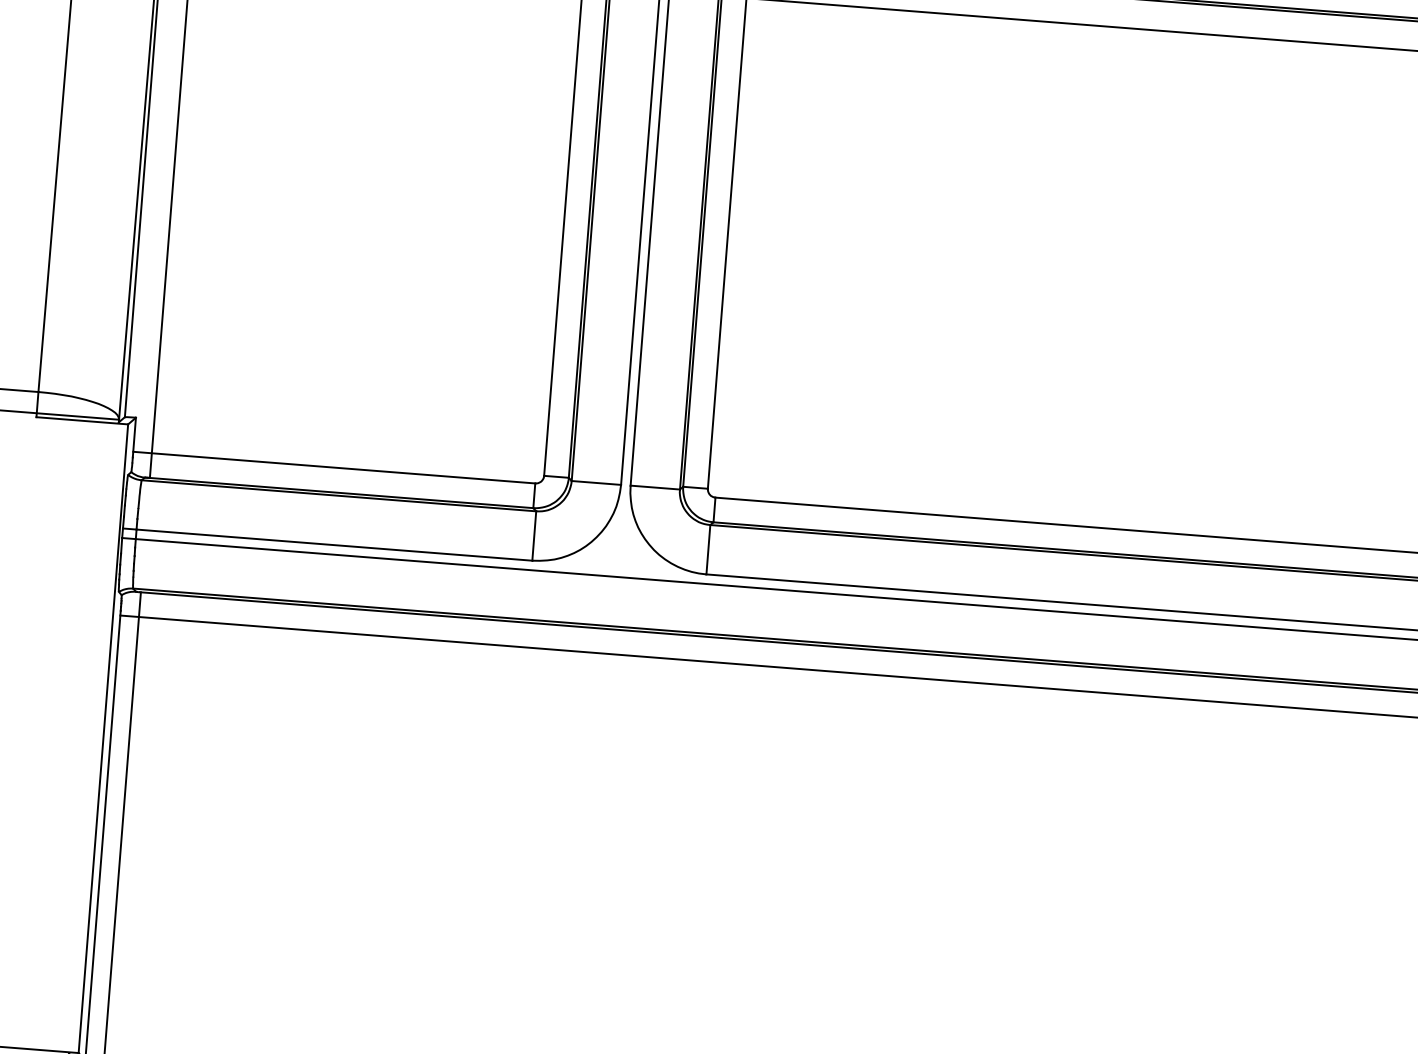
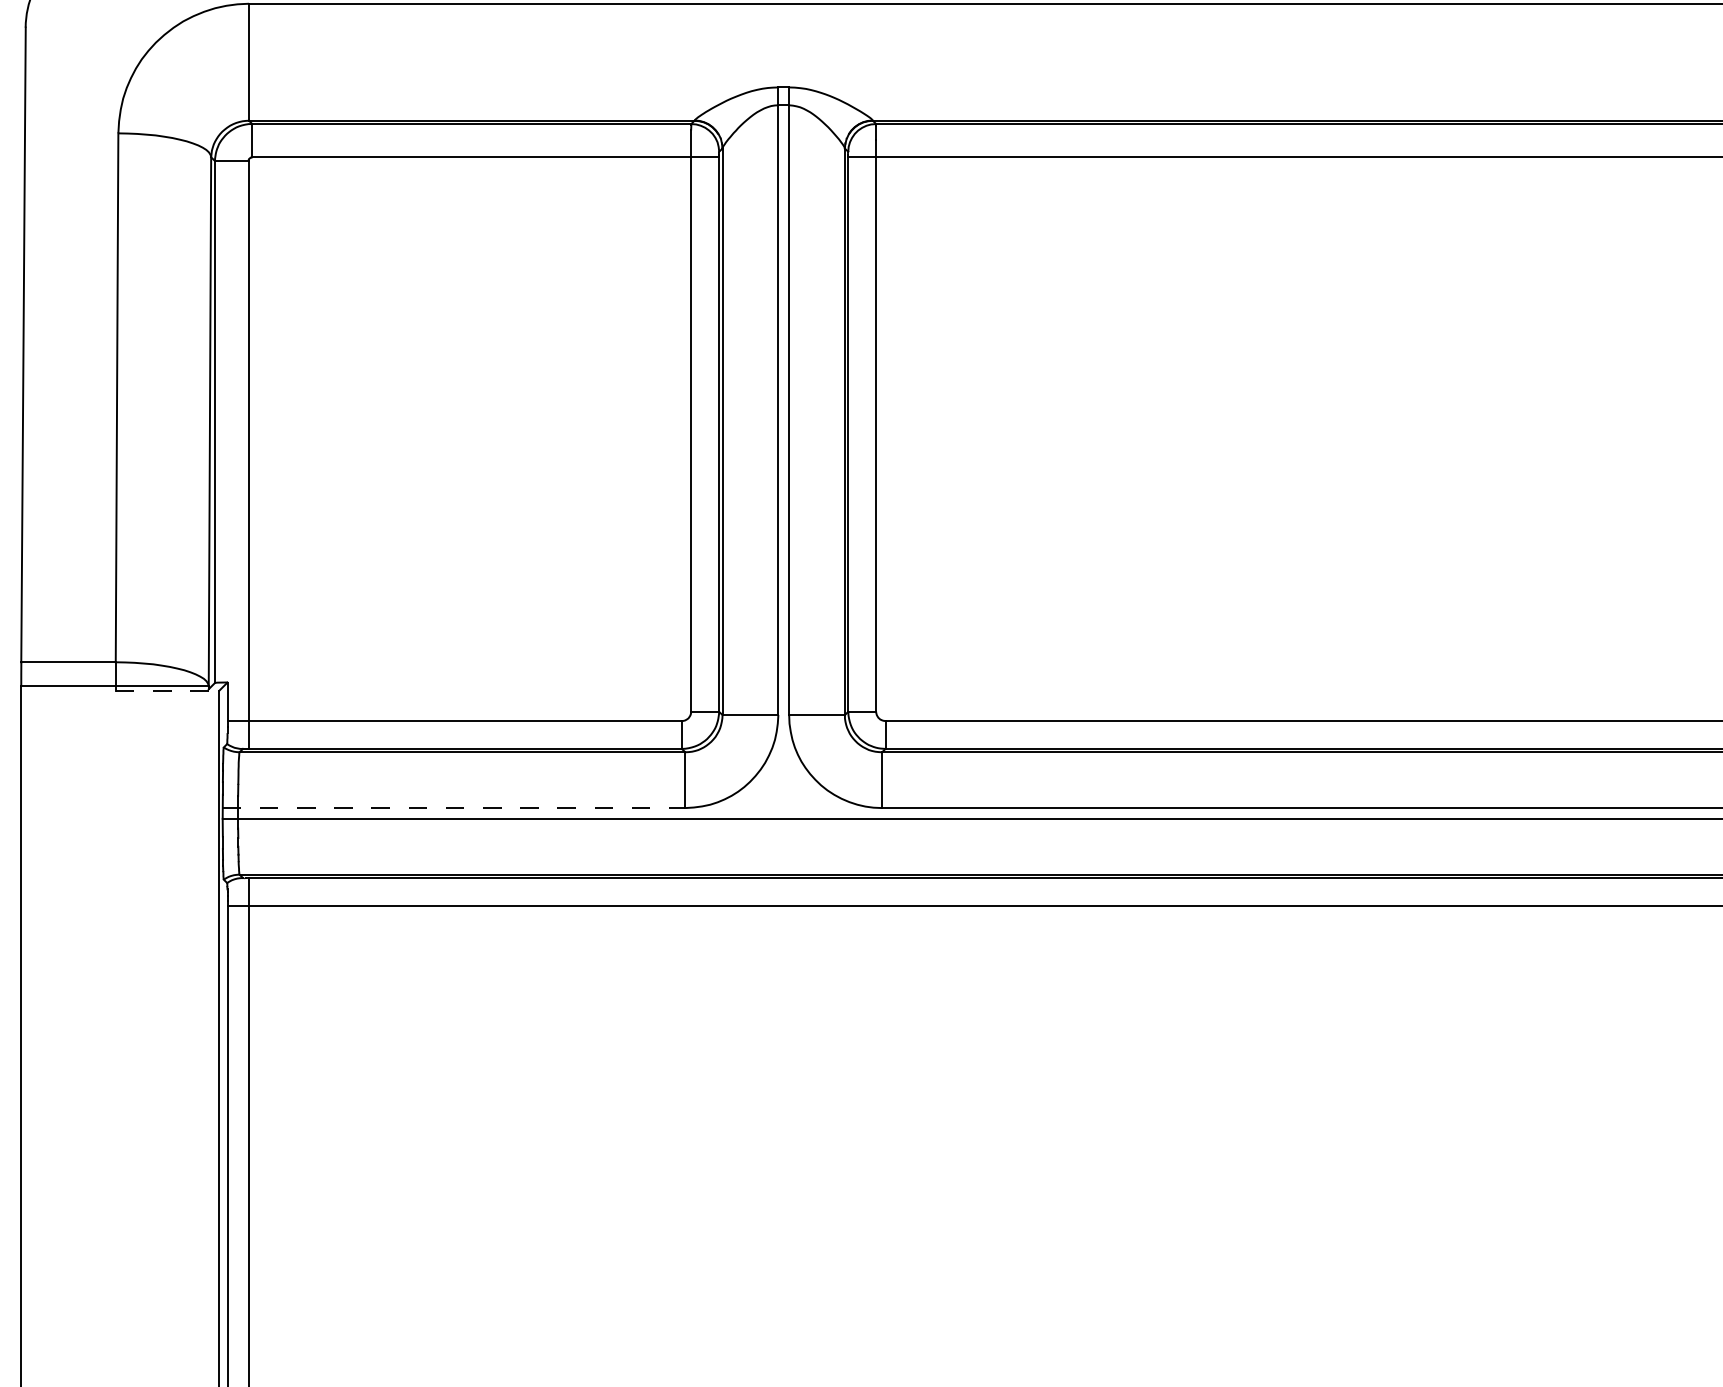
line: (82, 420) -> (167, 690), solid -> dashed
line: (328, 545) -> (454, 808), solid -> dashed

